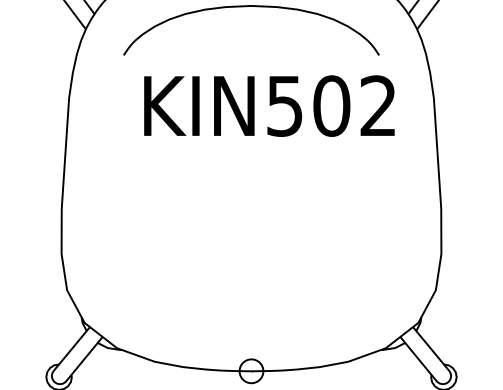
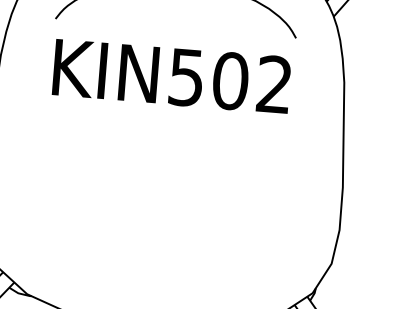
text: (269, 105) -> (172, 75), moved

